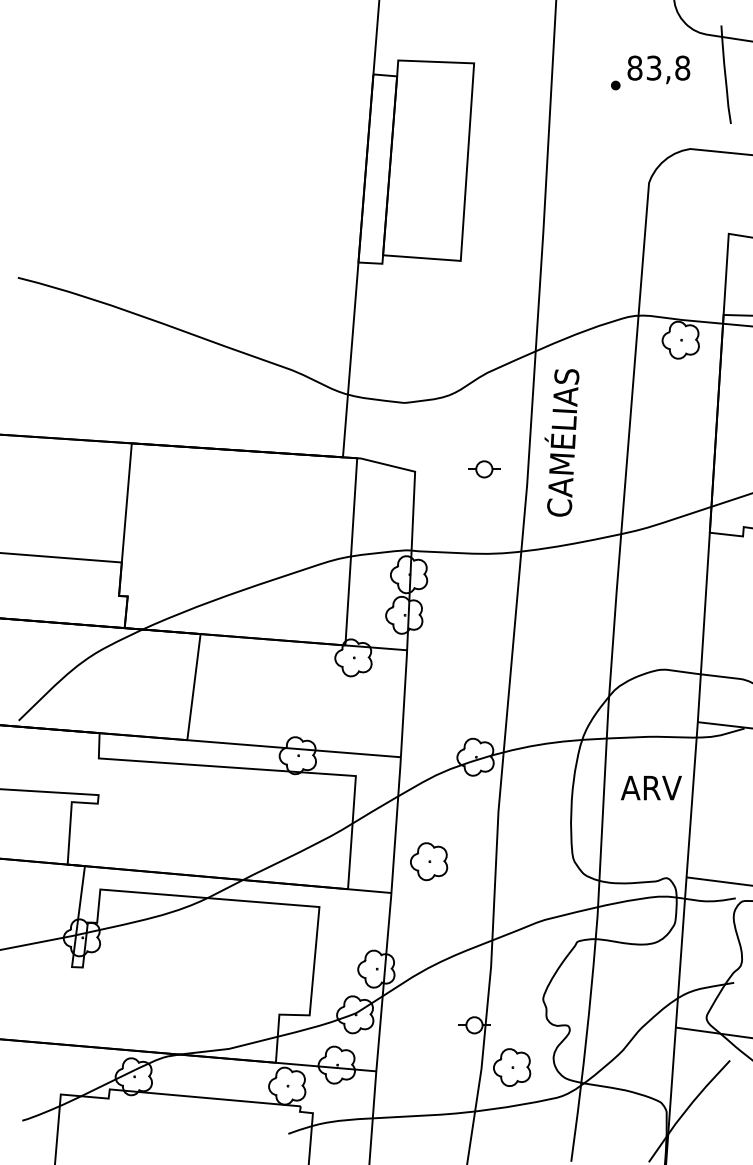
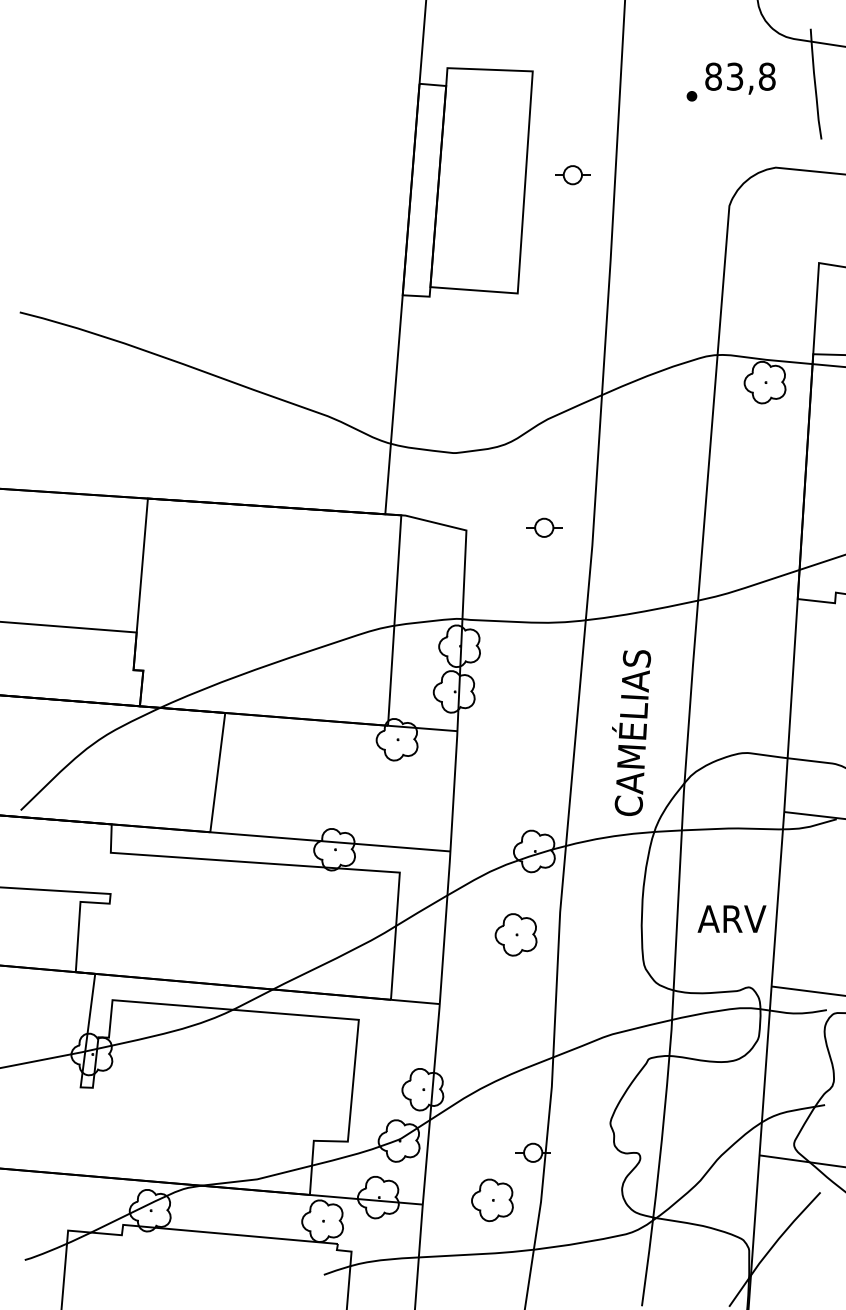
part: (509, 155) -> (572, 175), added
text: (561, 442) -> (631, 732), moved
text: (650, 787) -> (731, 918), moved
part: (428, 861) -> (515, 934), moved
part: (512, 1067) -> (492, 1200), moved

